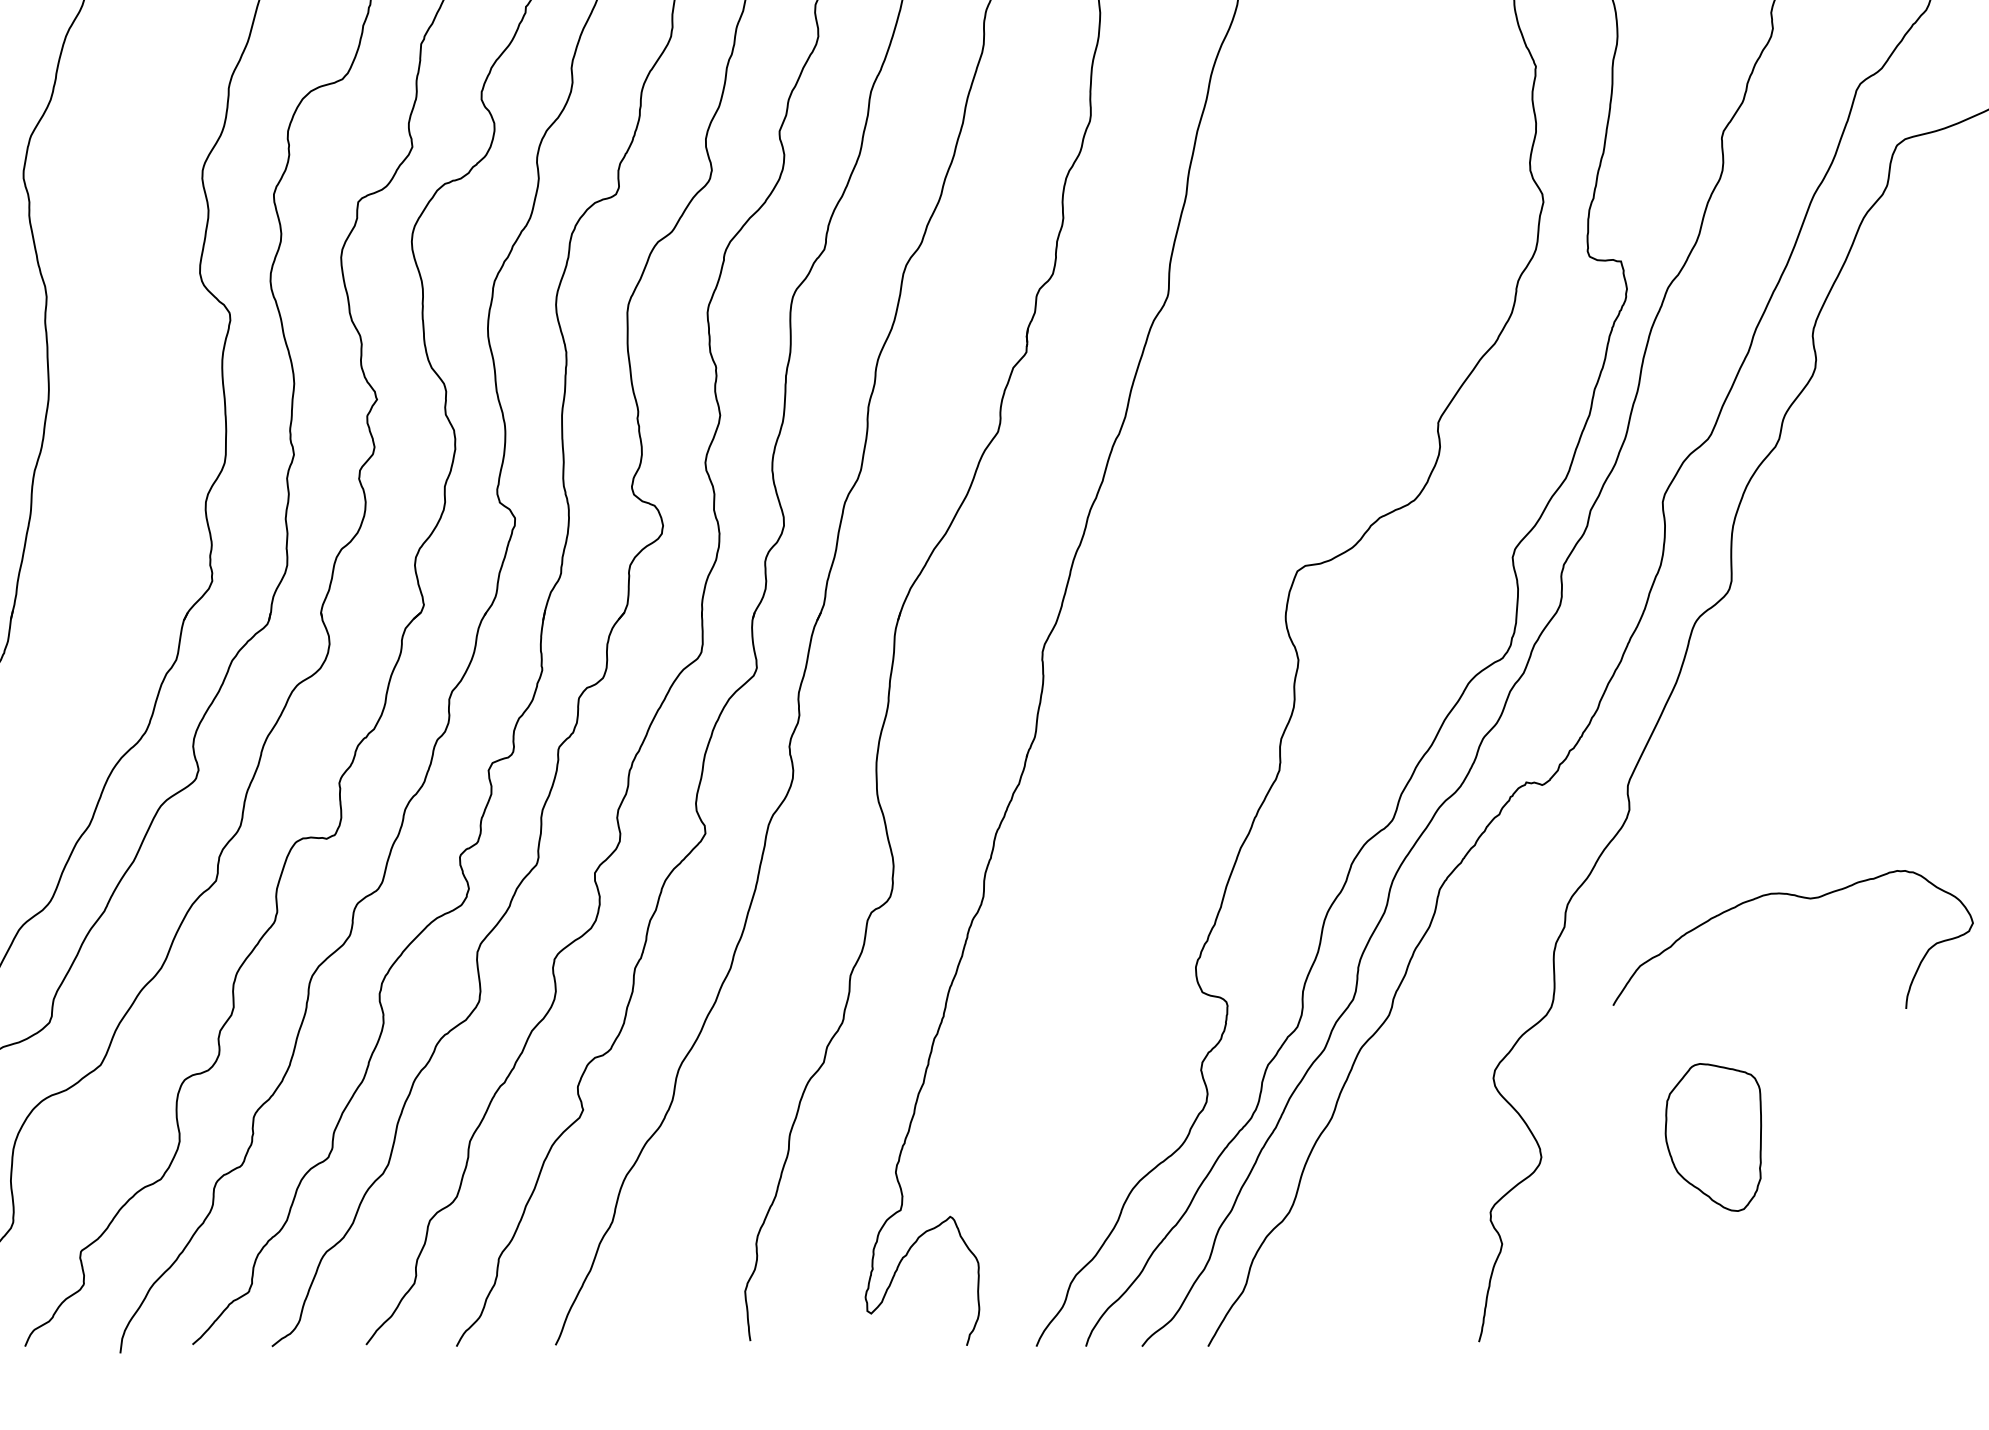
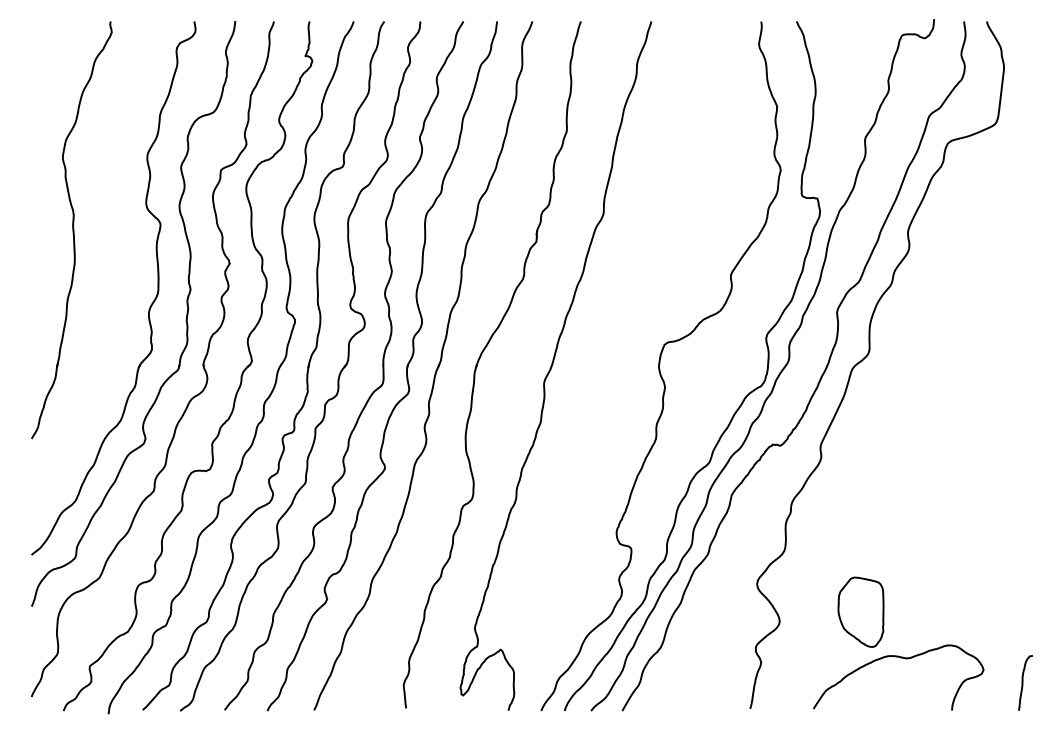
curve: (1797, 898) -> (900, 658), moved

